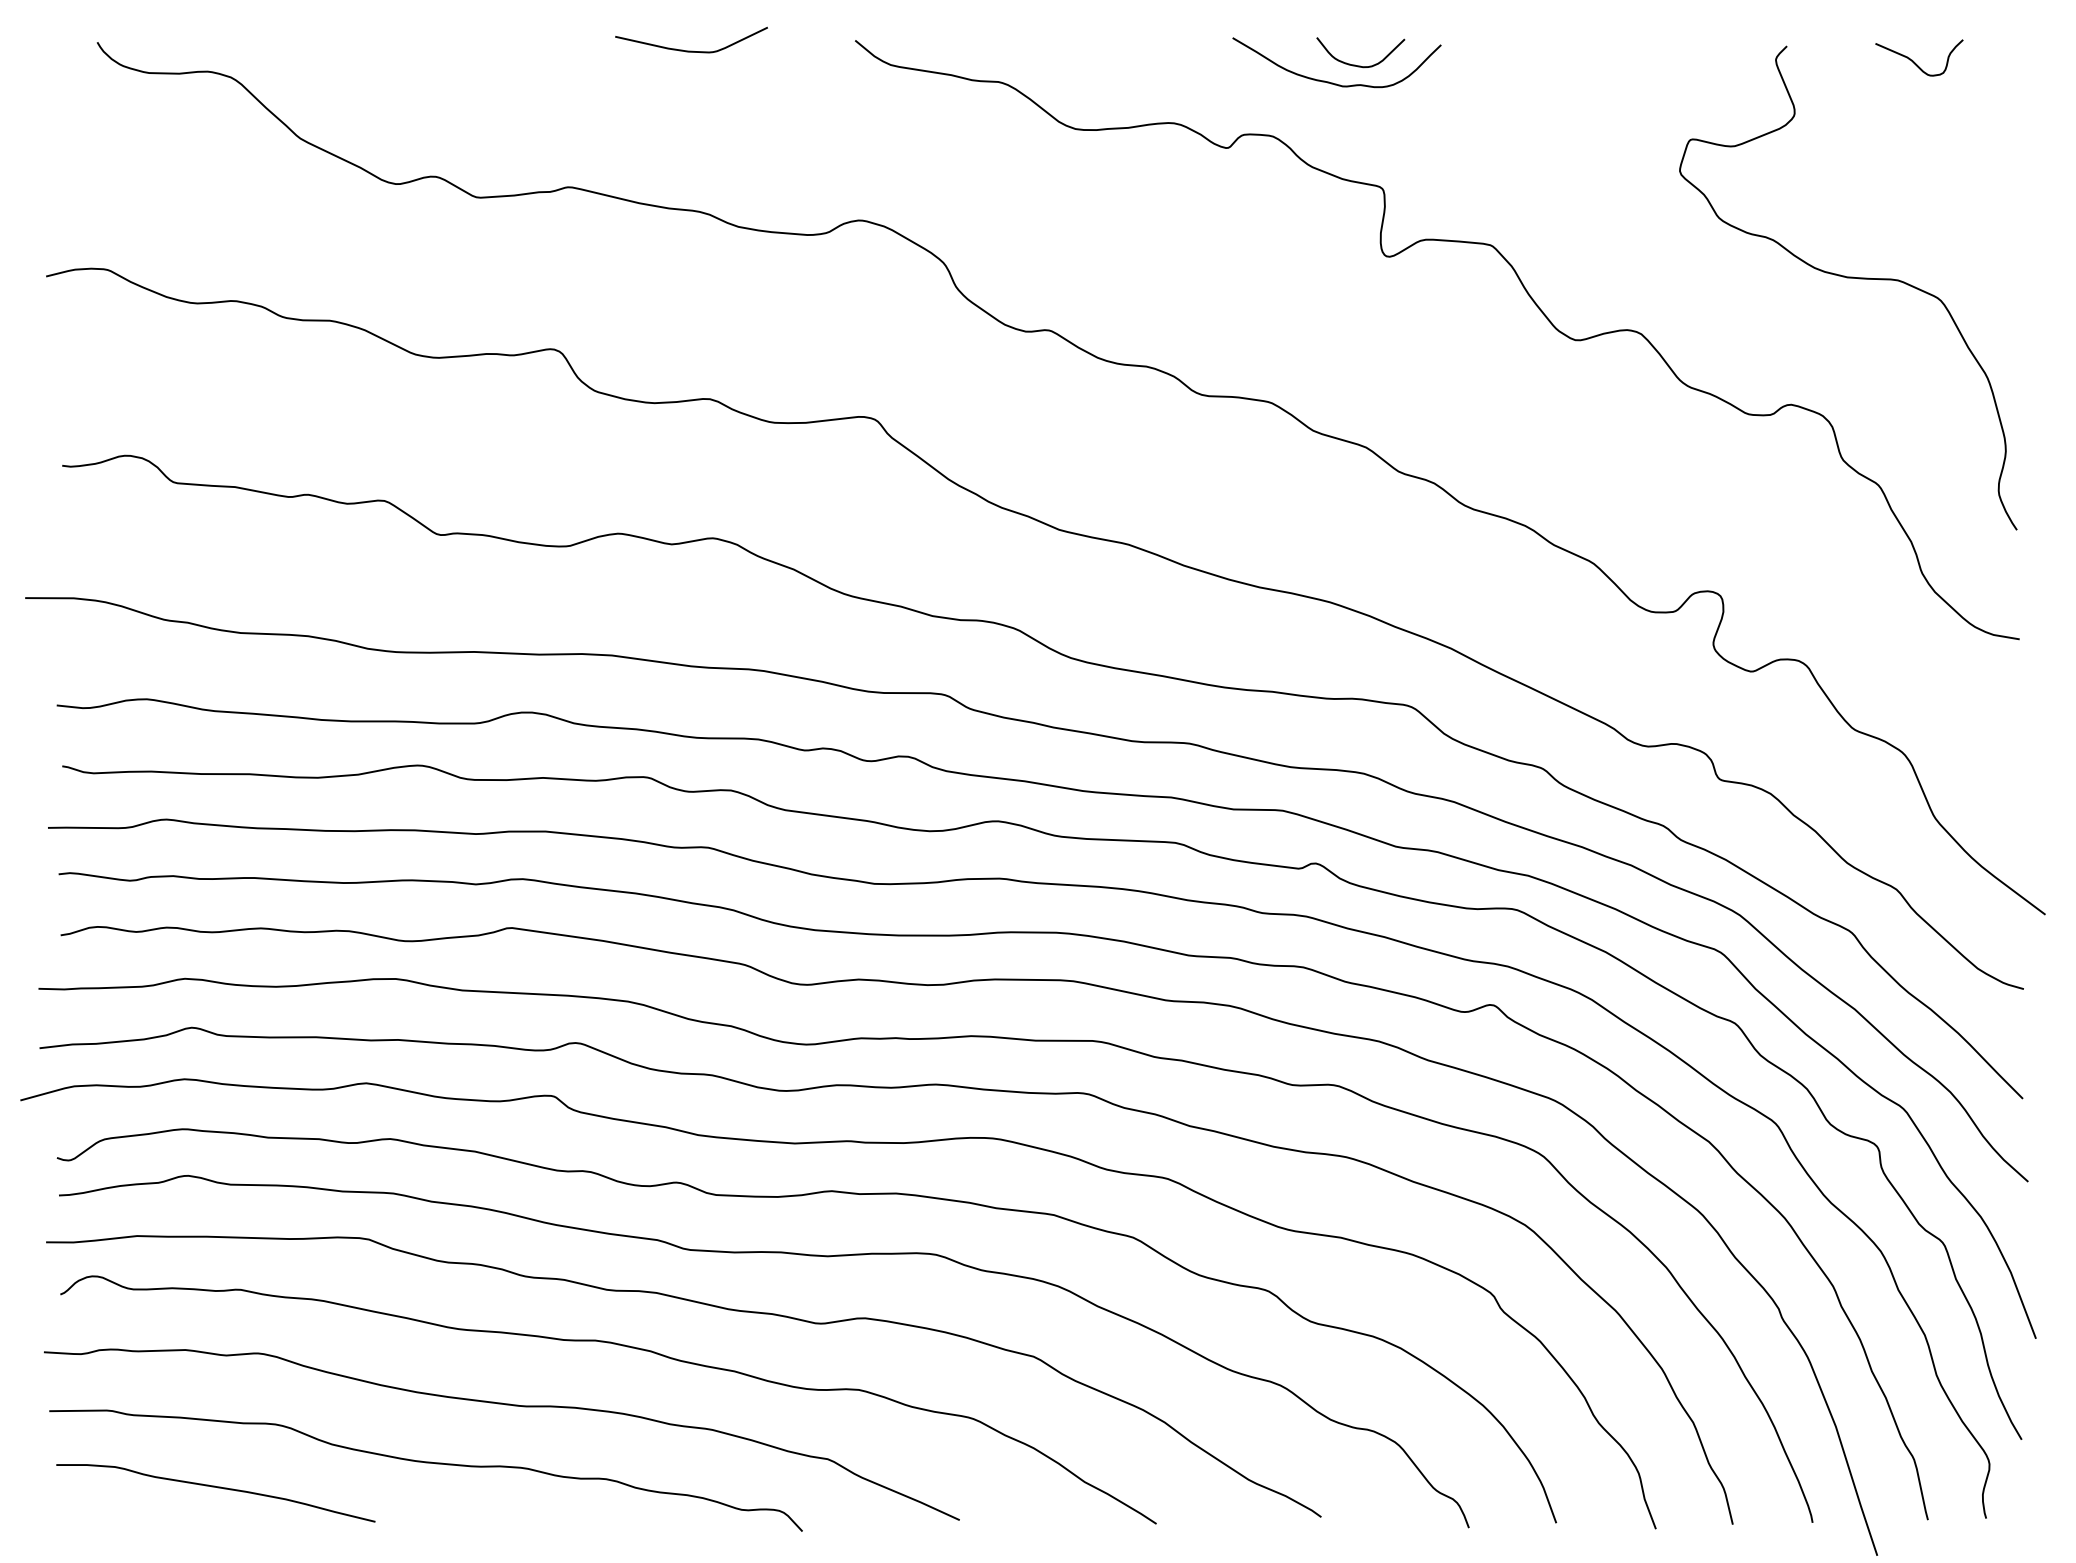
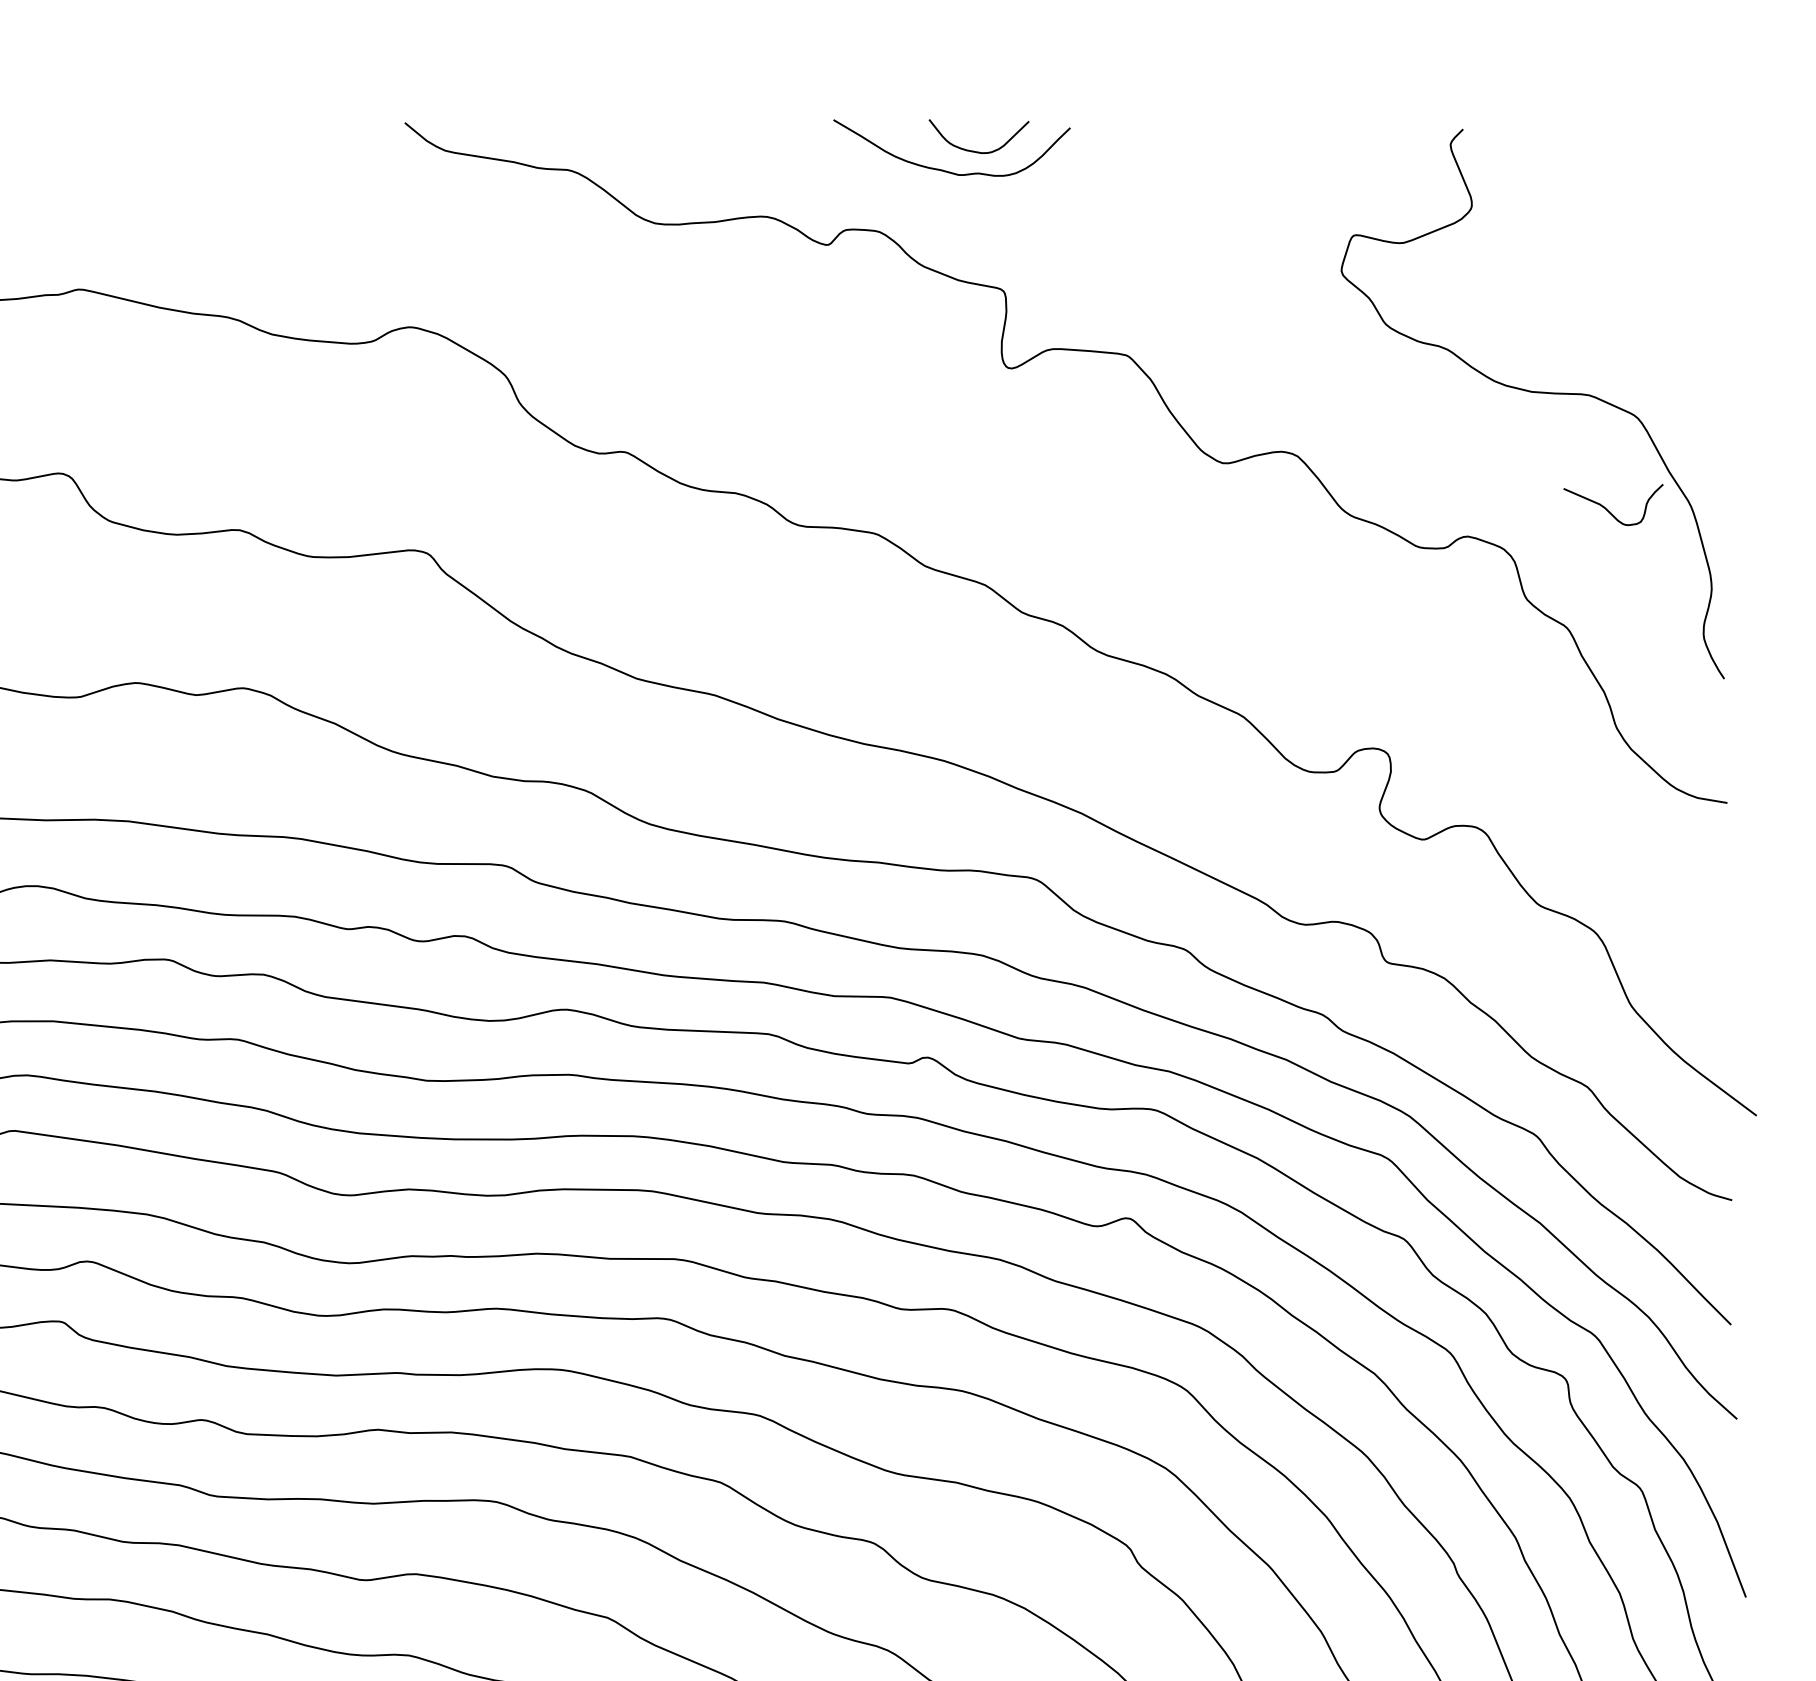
curve: (691, 50) -> (218, 134), removed
curve: (1914, 61) -> (1607, 509), moved

